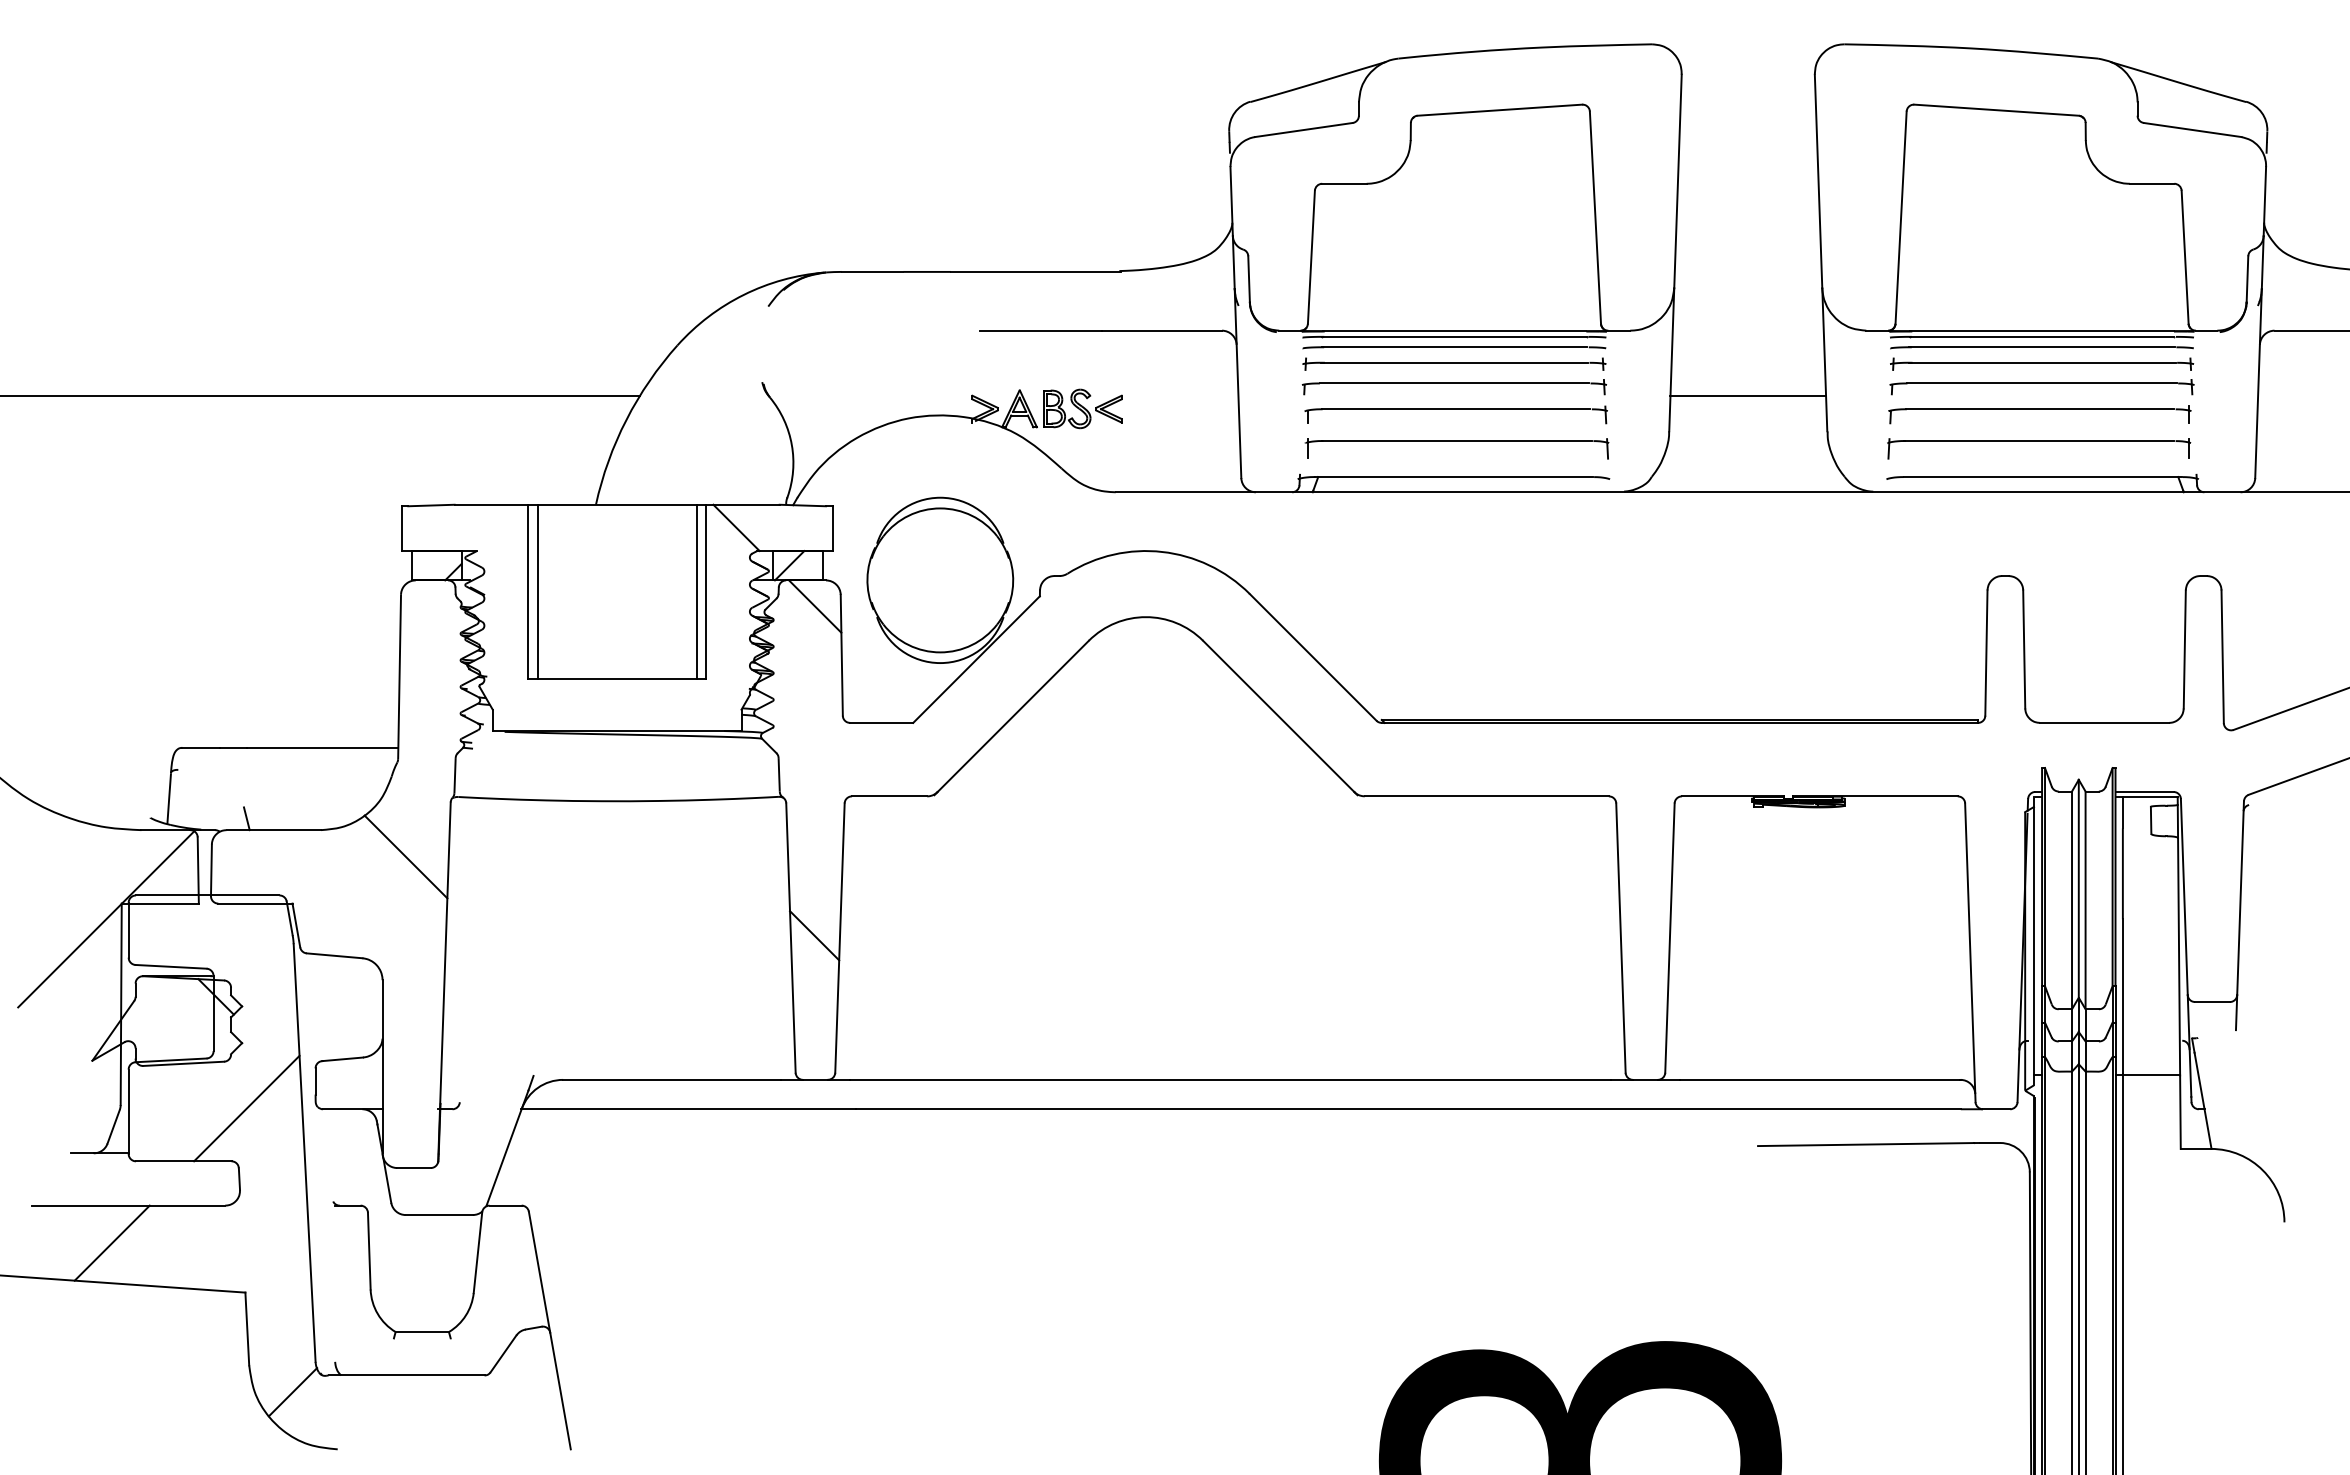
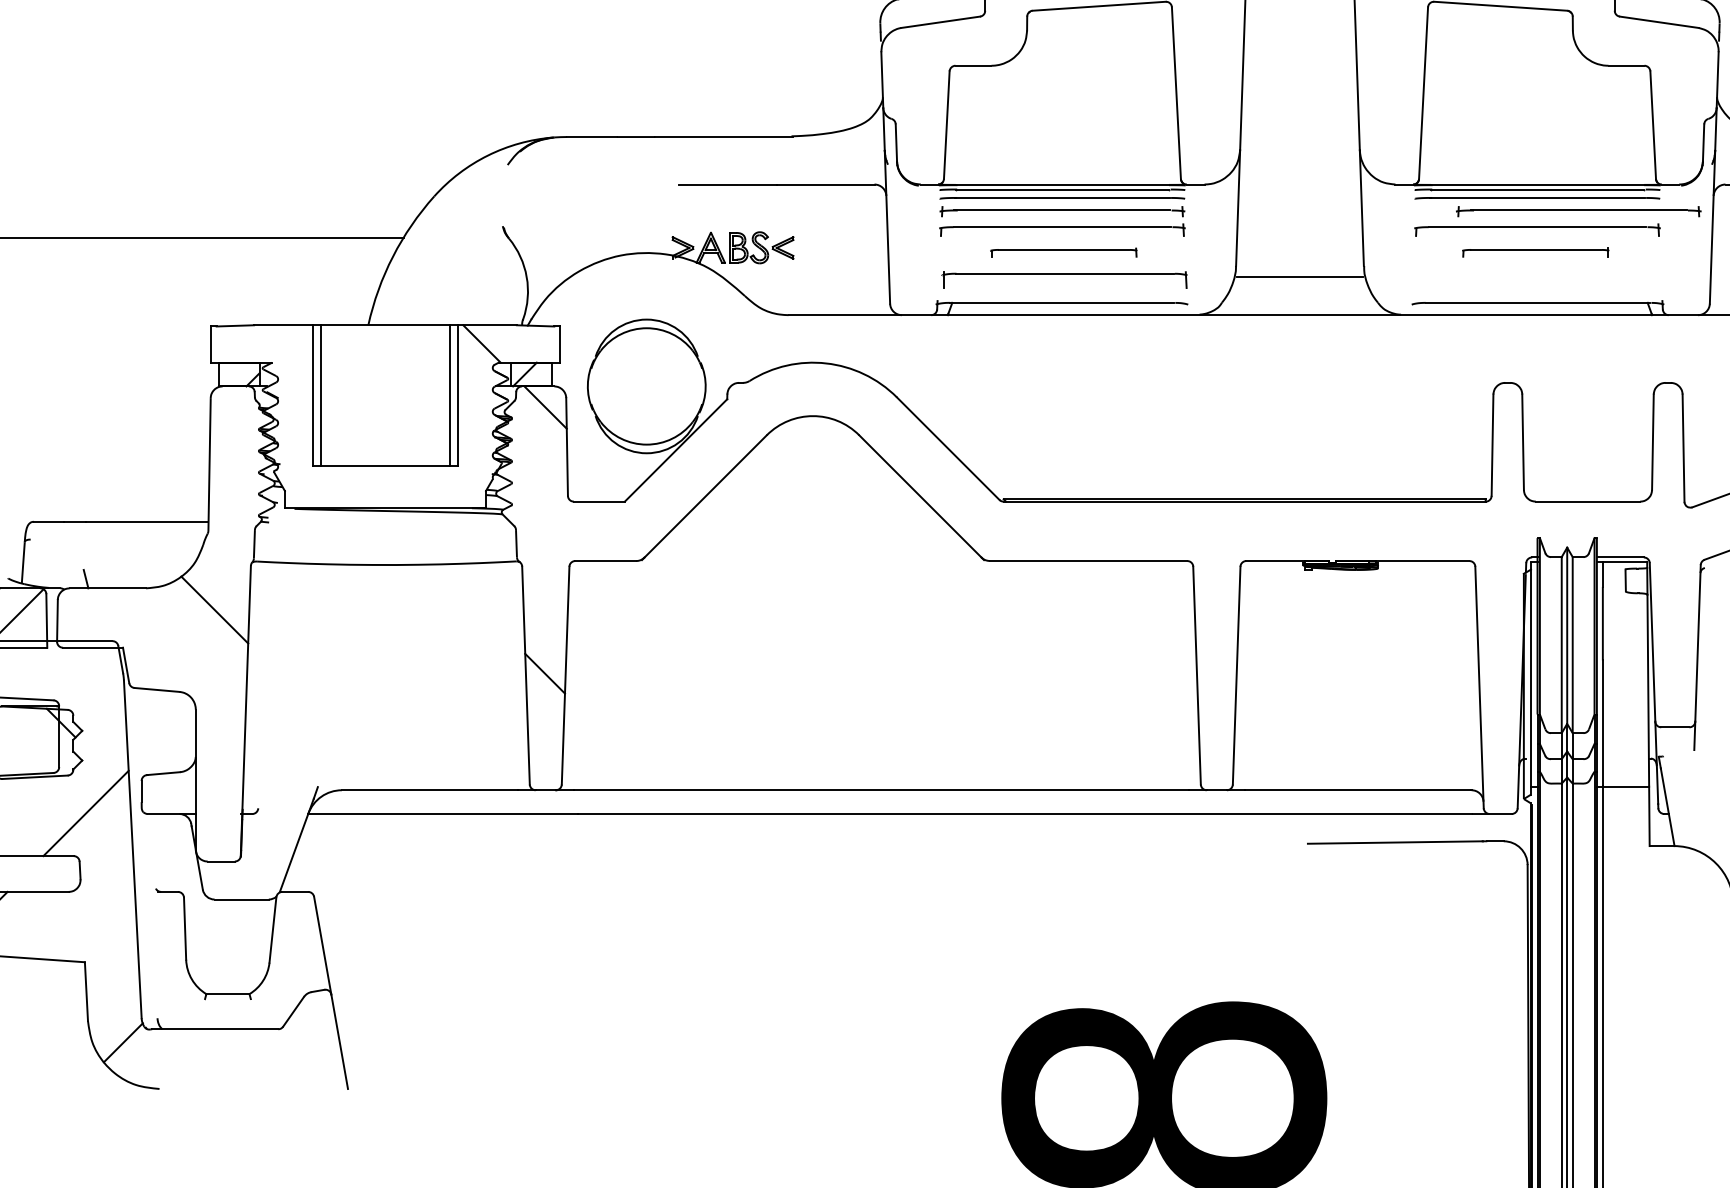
part: (2042, 363) -> (1579, 211), moved
line: (1748, 396) -> (1300, 276), moved
part: (1455, 414) -> (1063, 252), size x0.6
part: (2039, 414) -> (1535, 252), size x0.6
part: (2039, 441) -> (1535, 274), removed

